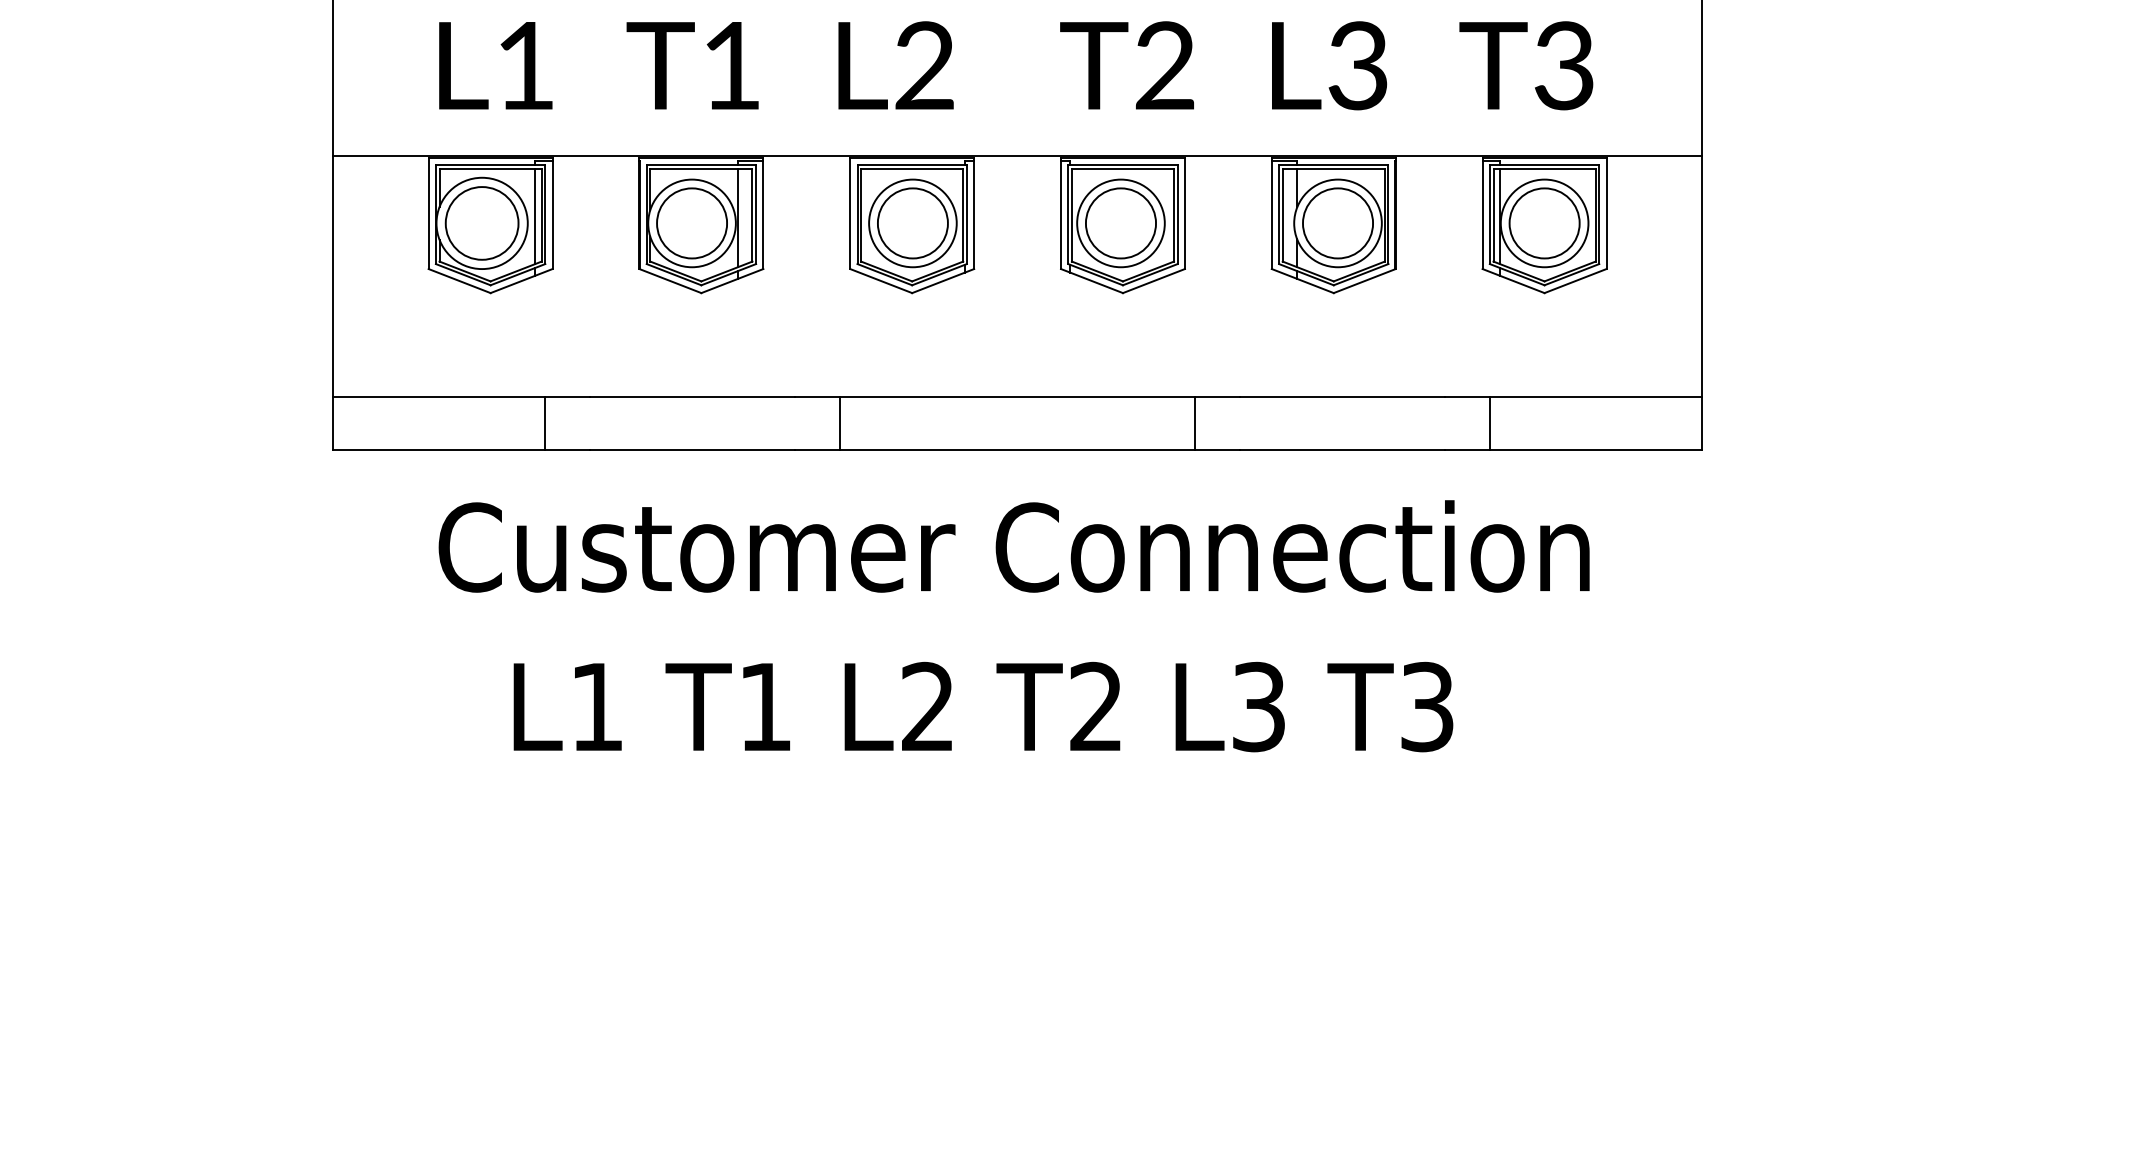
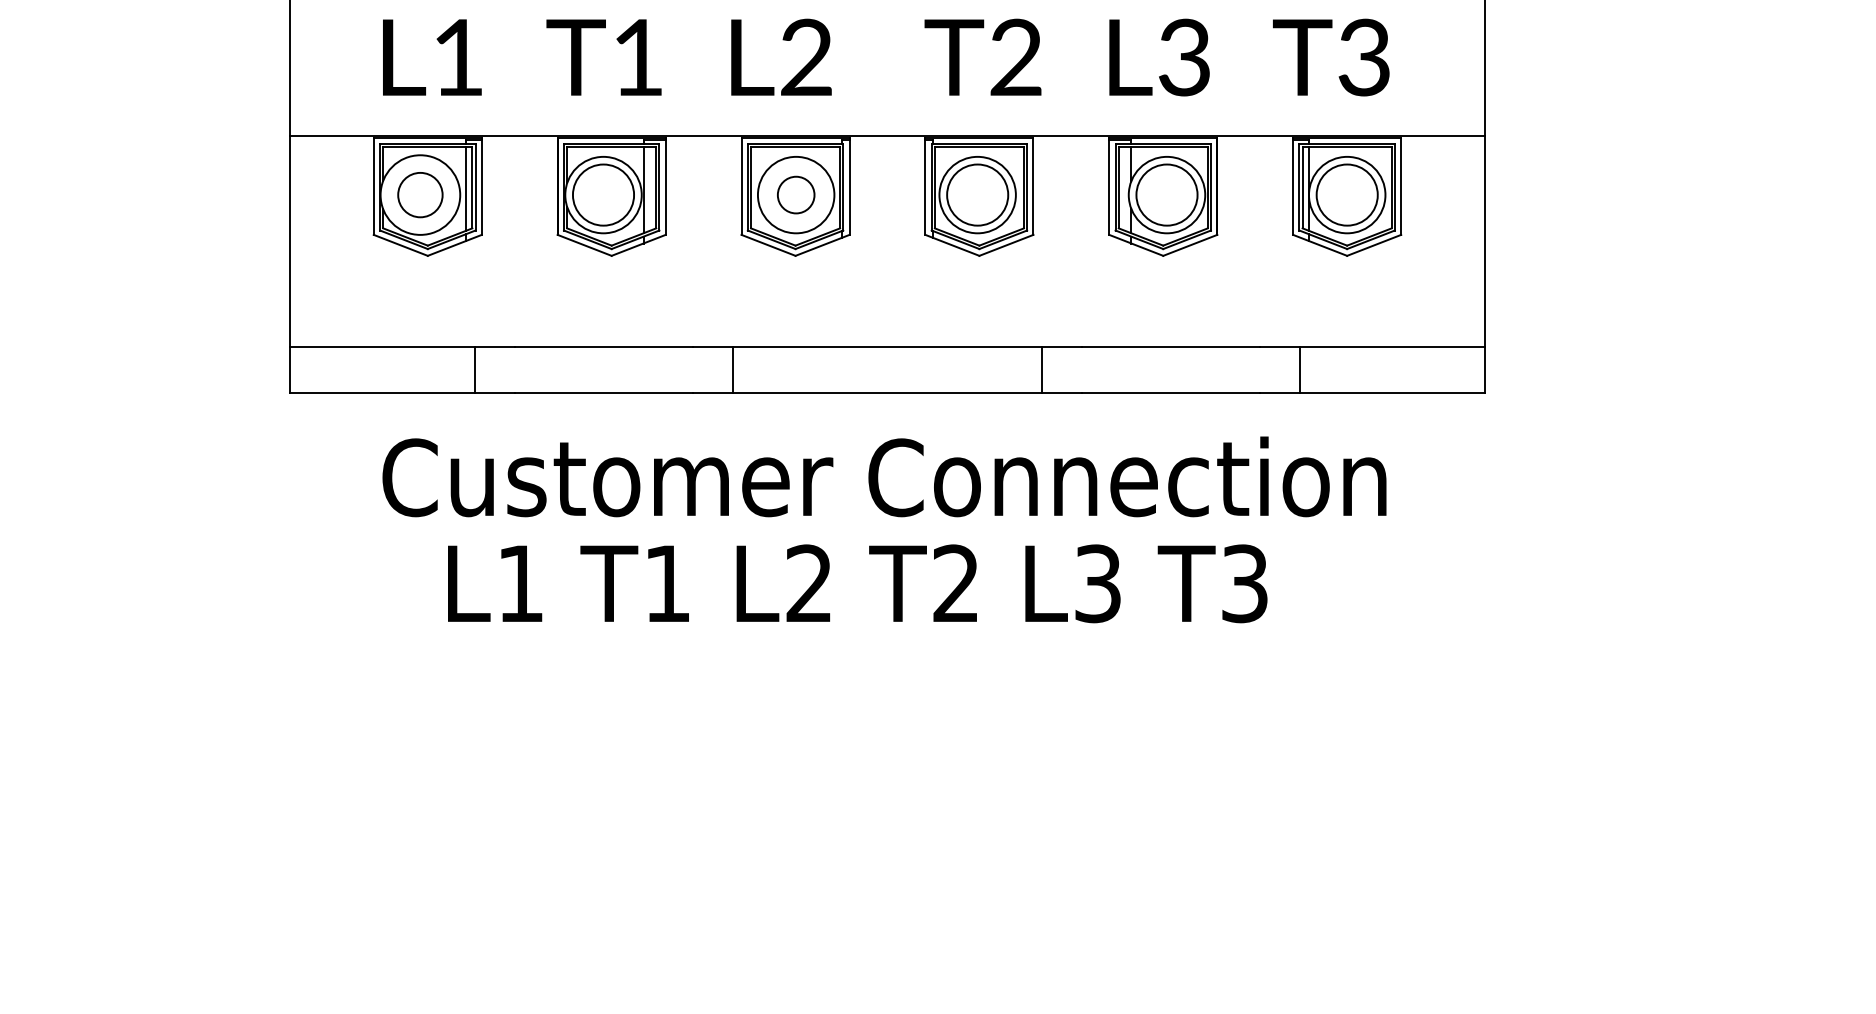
circle: (481, 223) -> (419, 195), size x0.7
circle: (912, 223) -> (795, 195), size x0.6
text: (983, 706) -> (857, 583), moved

